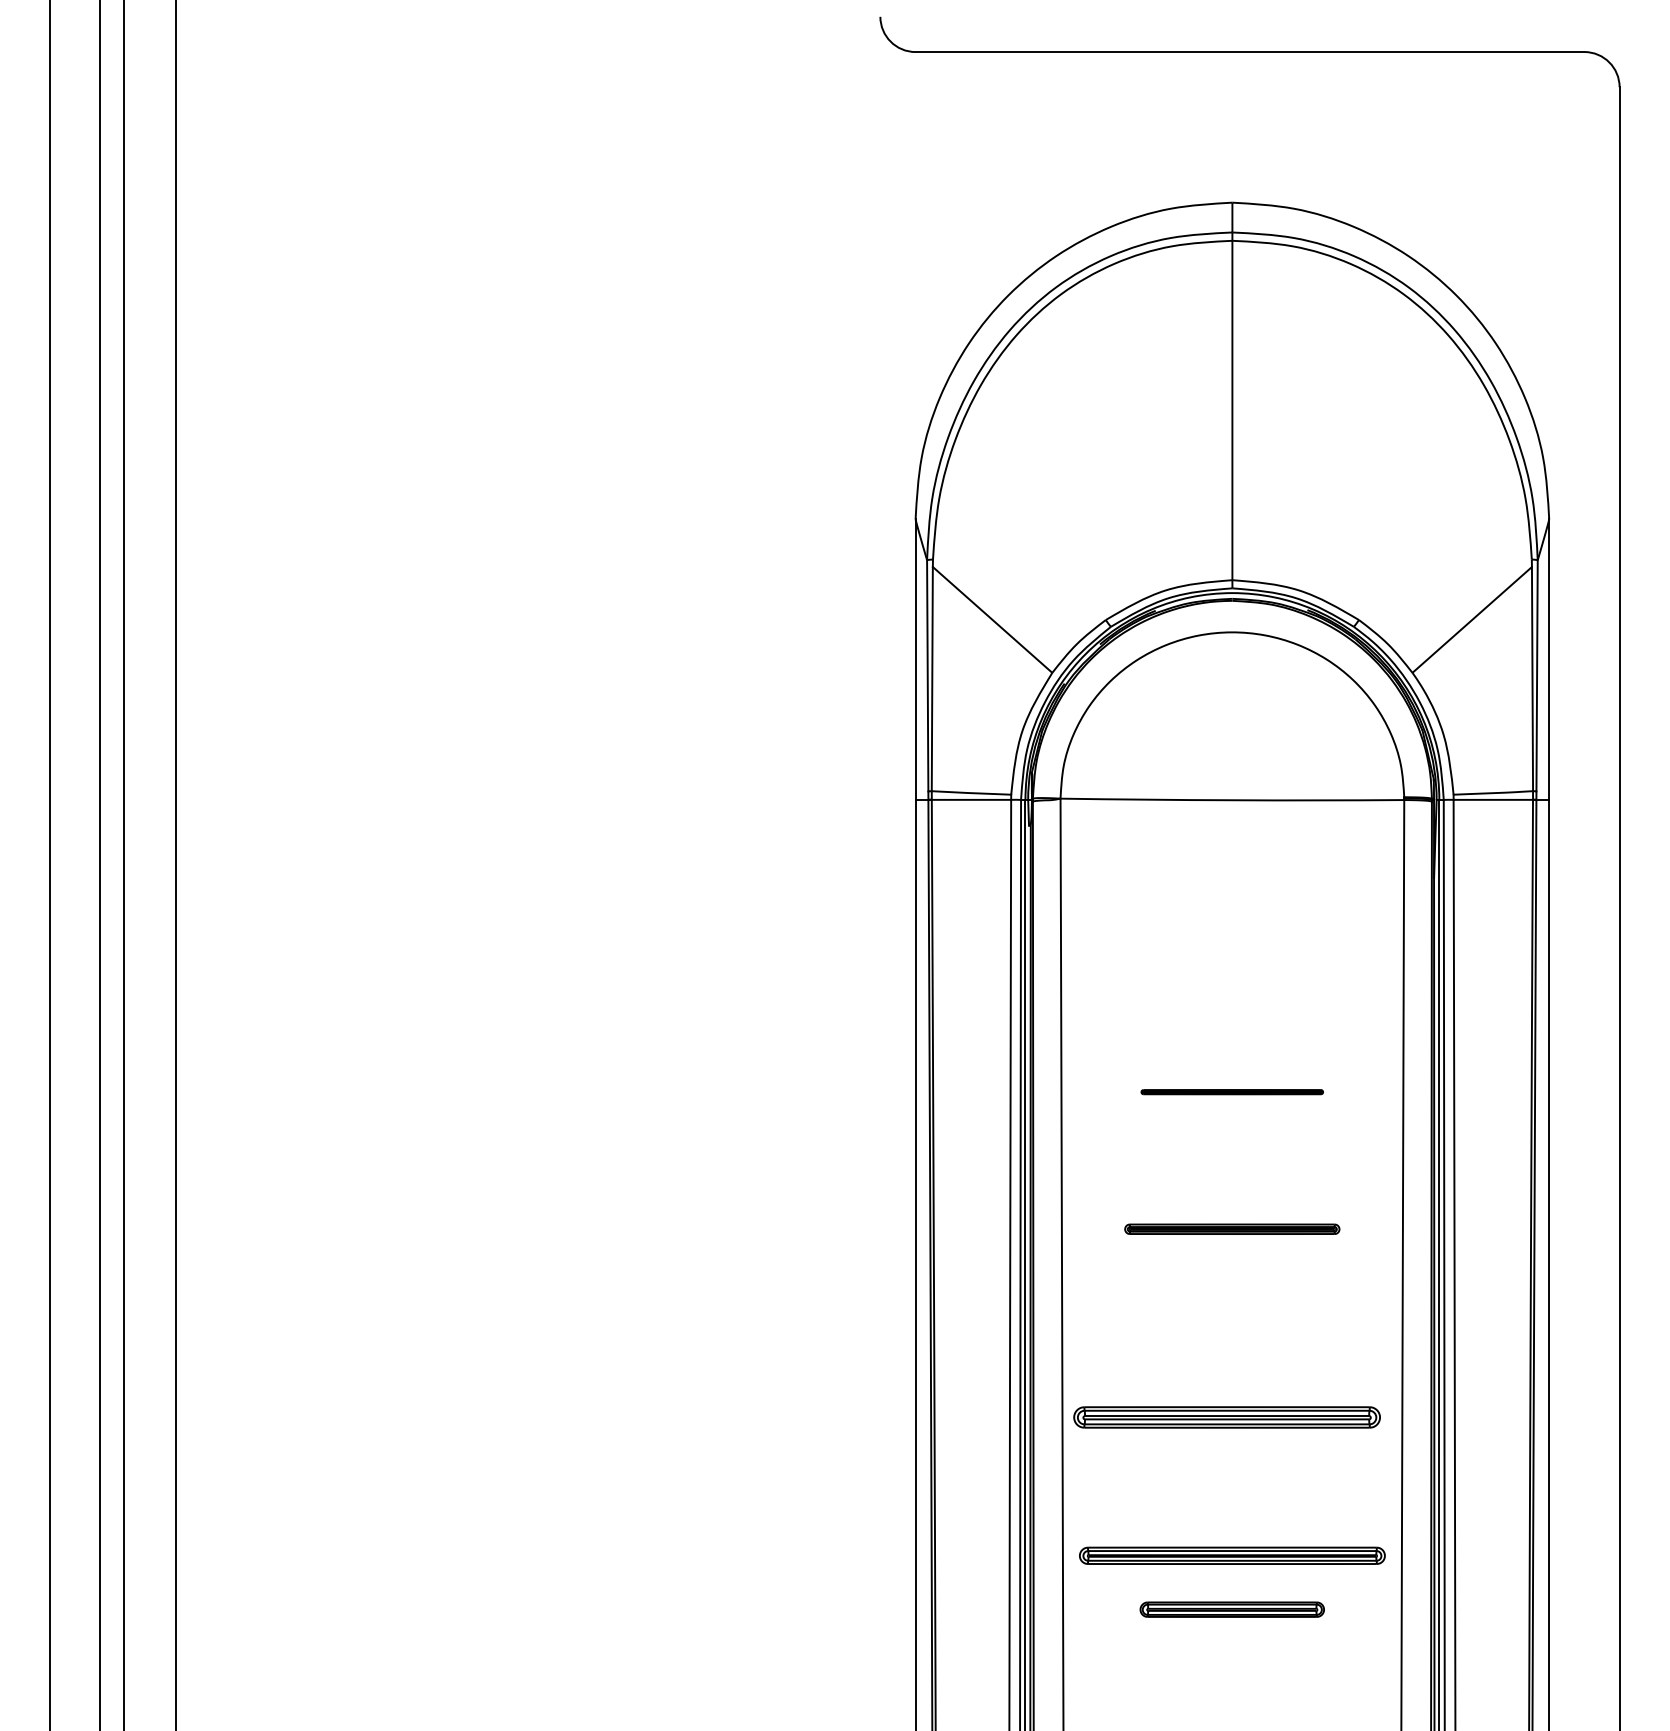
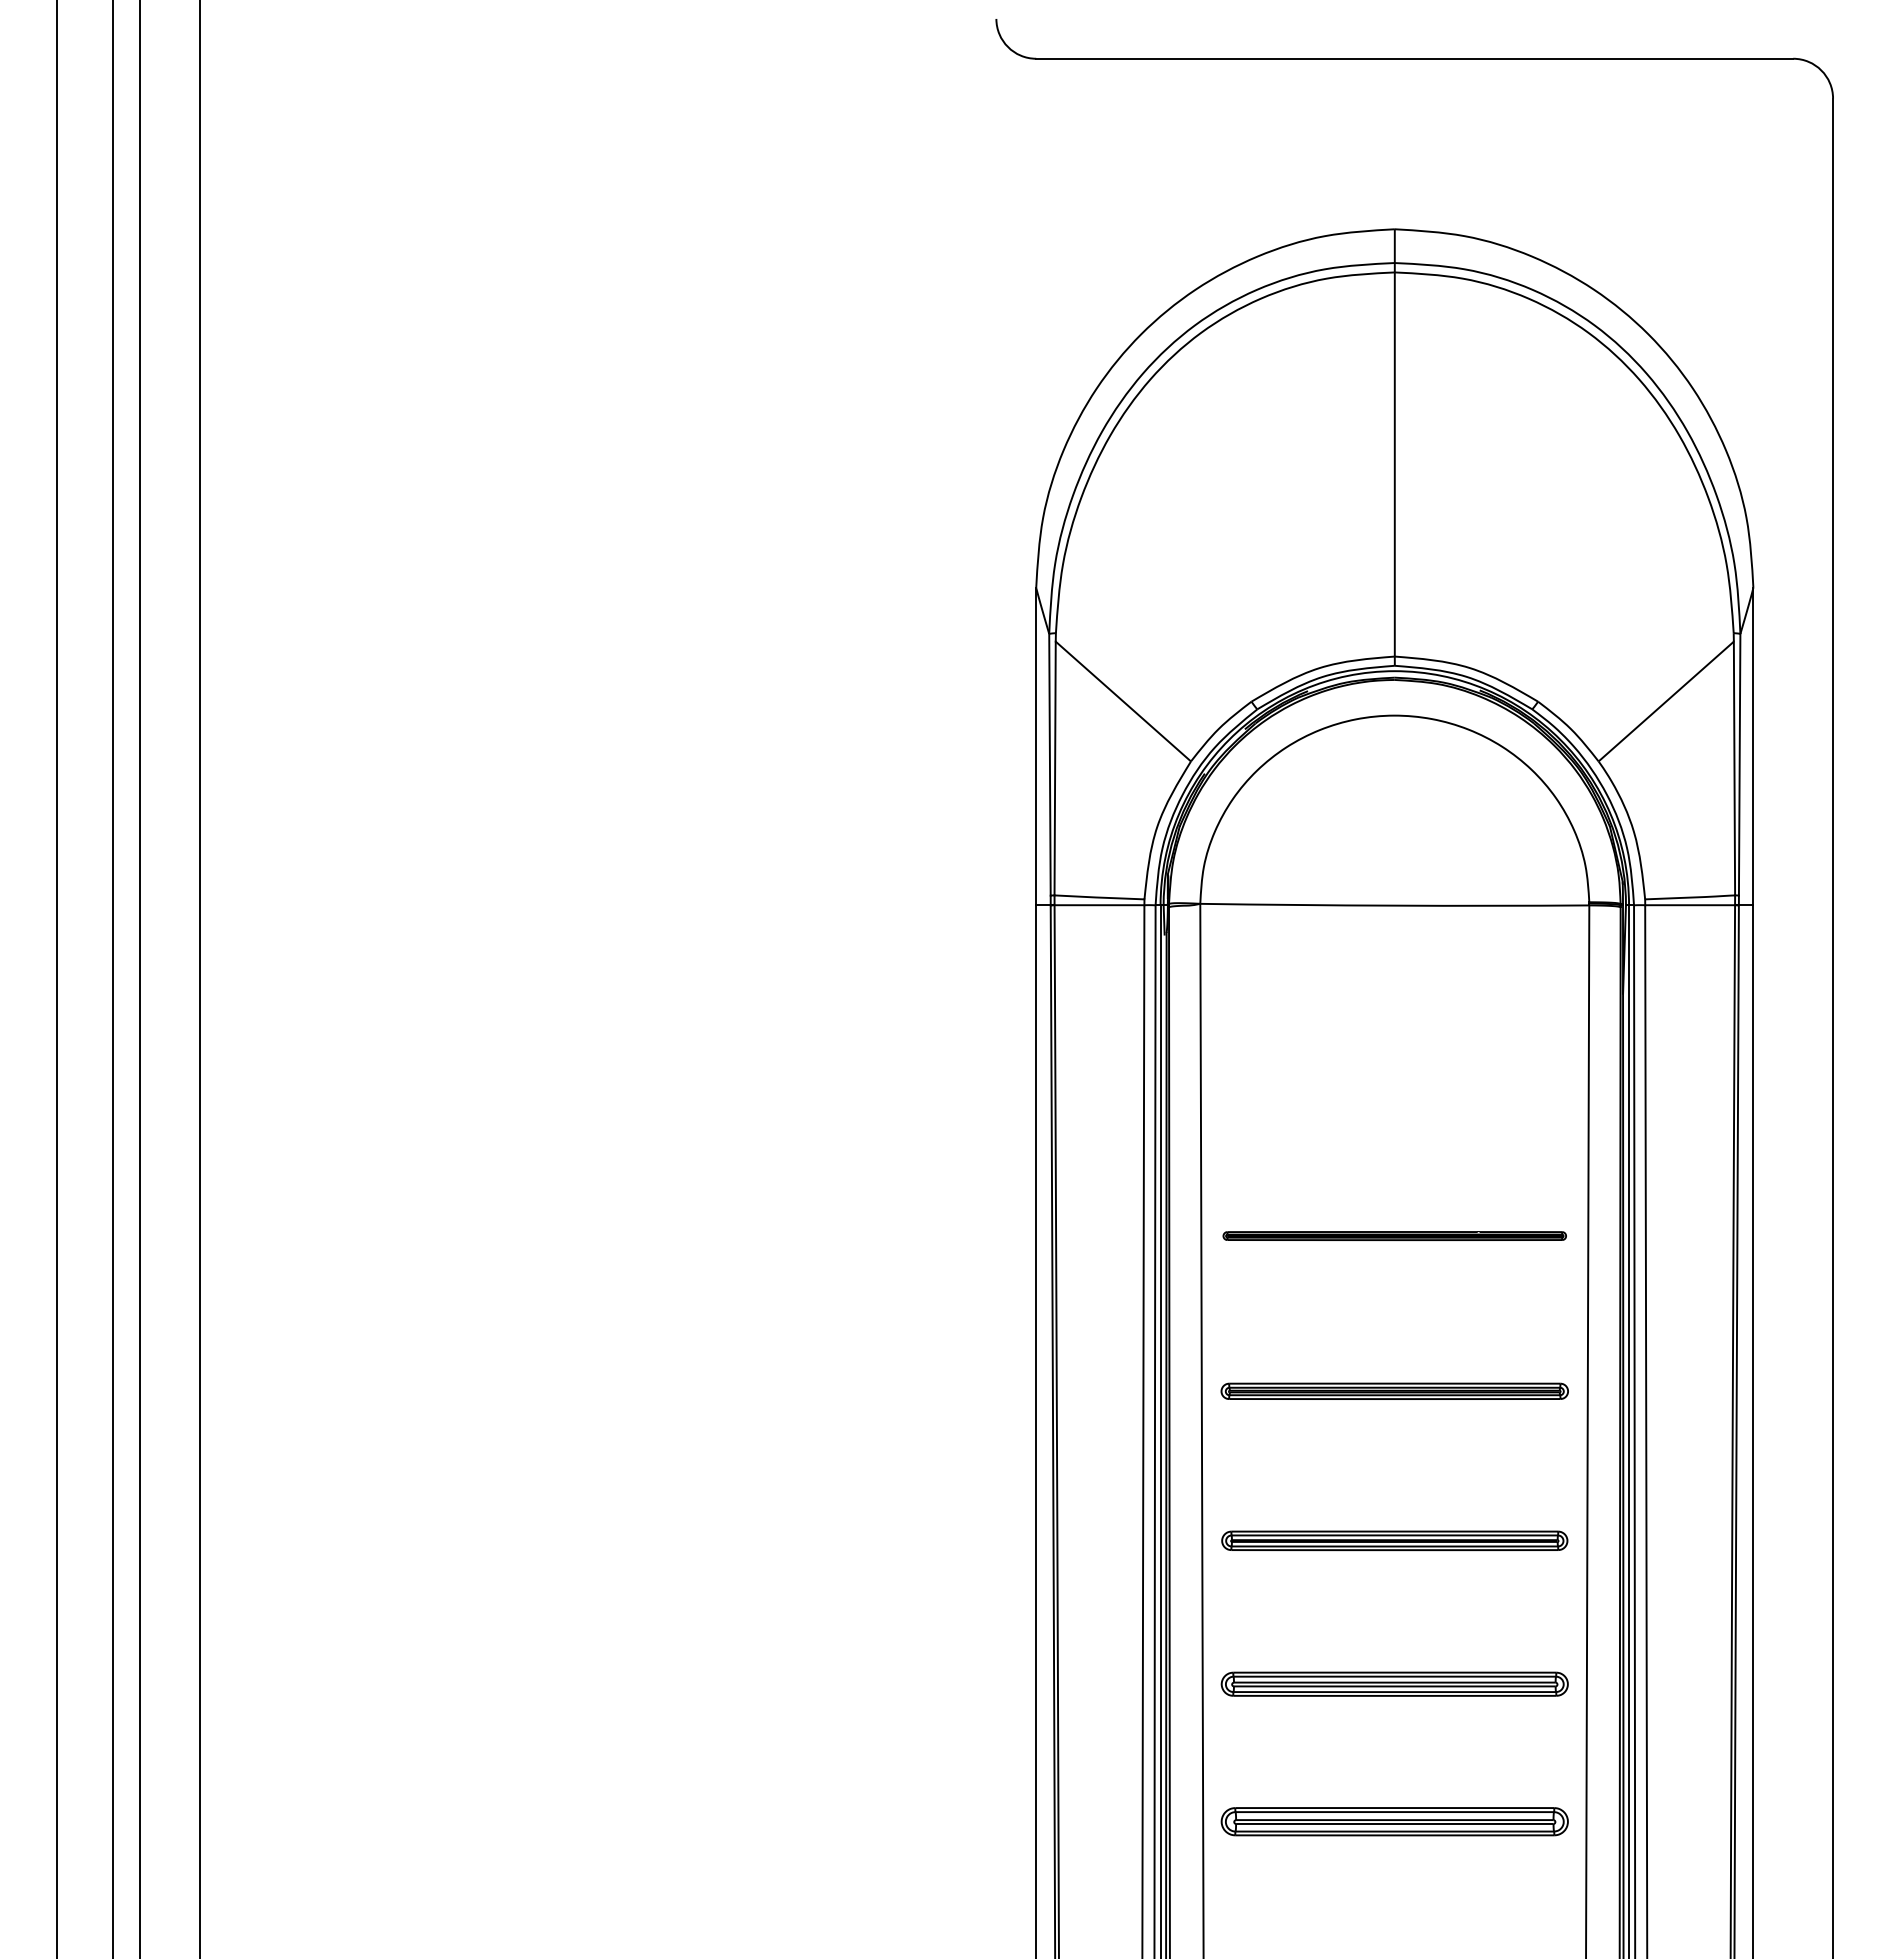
part: (1232, 1091) -> (1394, 1235), size x1.67
part: (1232, 1228) -> (1394, 1390), size x1.43
part: (1226, 1416) -> (1394, 1683), moved
part: (1232, 1555) -> (1394, 1540), moved
part: (1232, 1609) -> (1394, 1821), size x1.67

